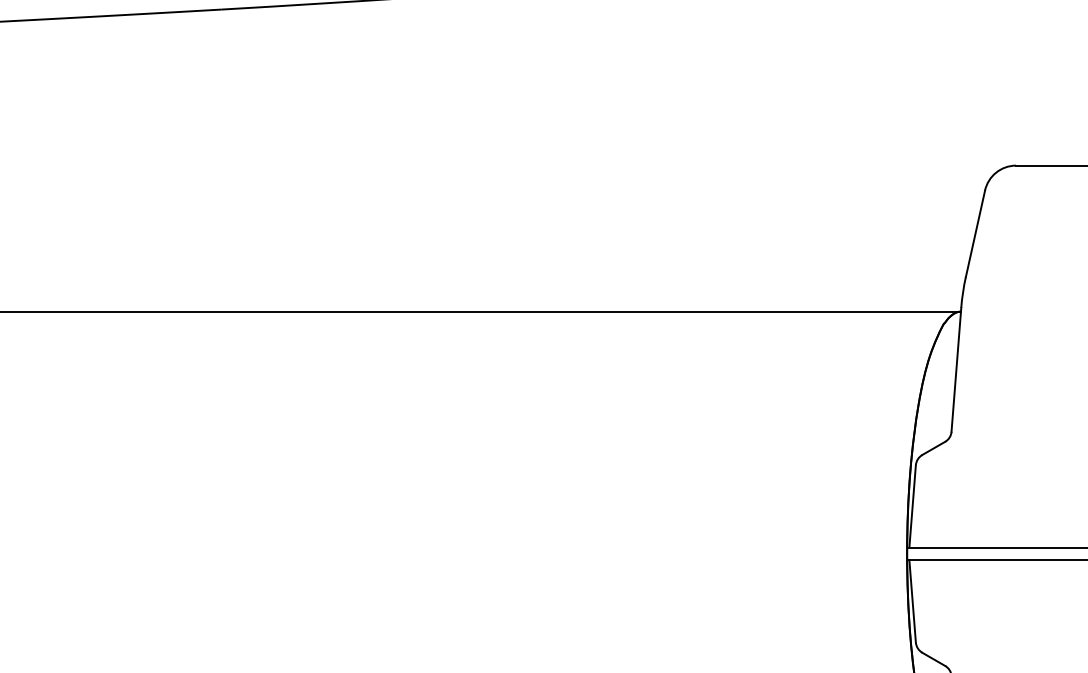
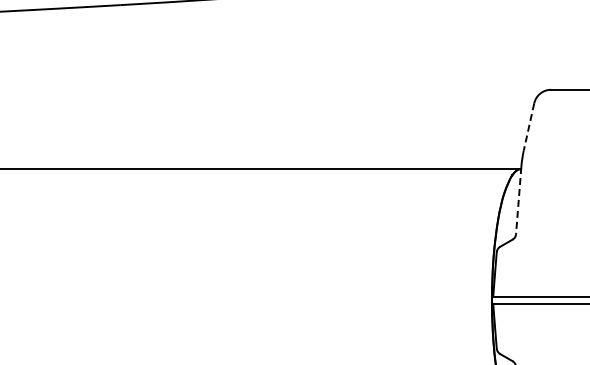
line: (974, 235) -> (528, 127), solid -> dashed
line: (955, 369) -> (518, 200), solid -> dashed

